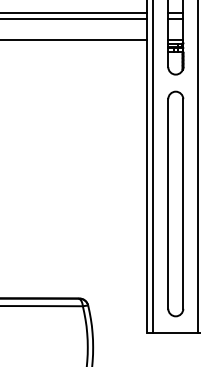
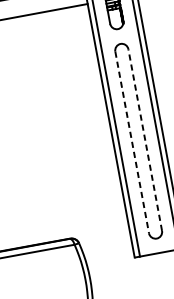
line: (168, 204) -> (132, 142), solid -> dashed
line: (183, 204) -> (145, 140), solid -> dashed

